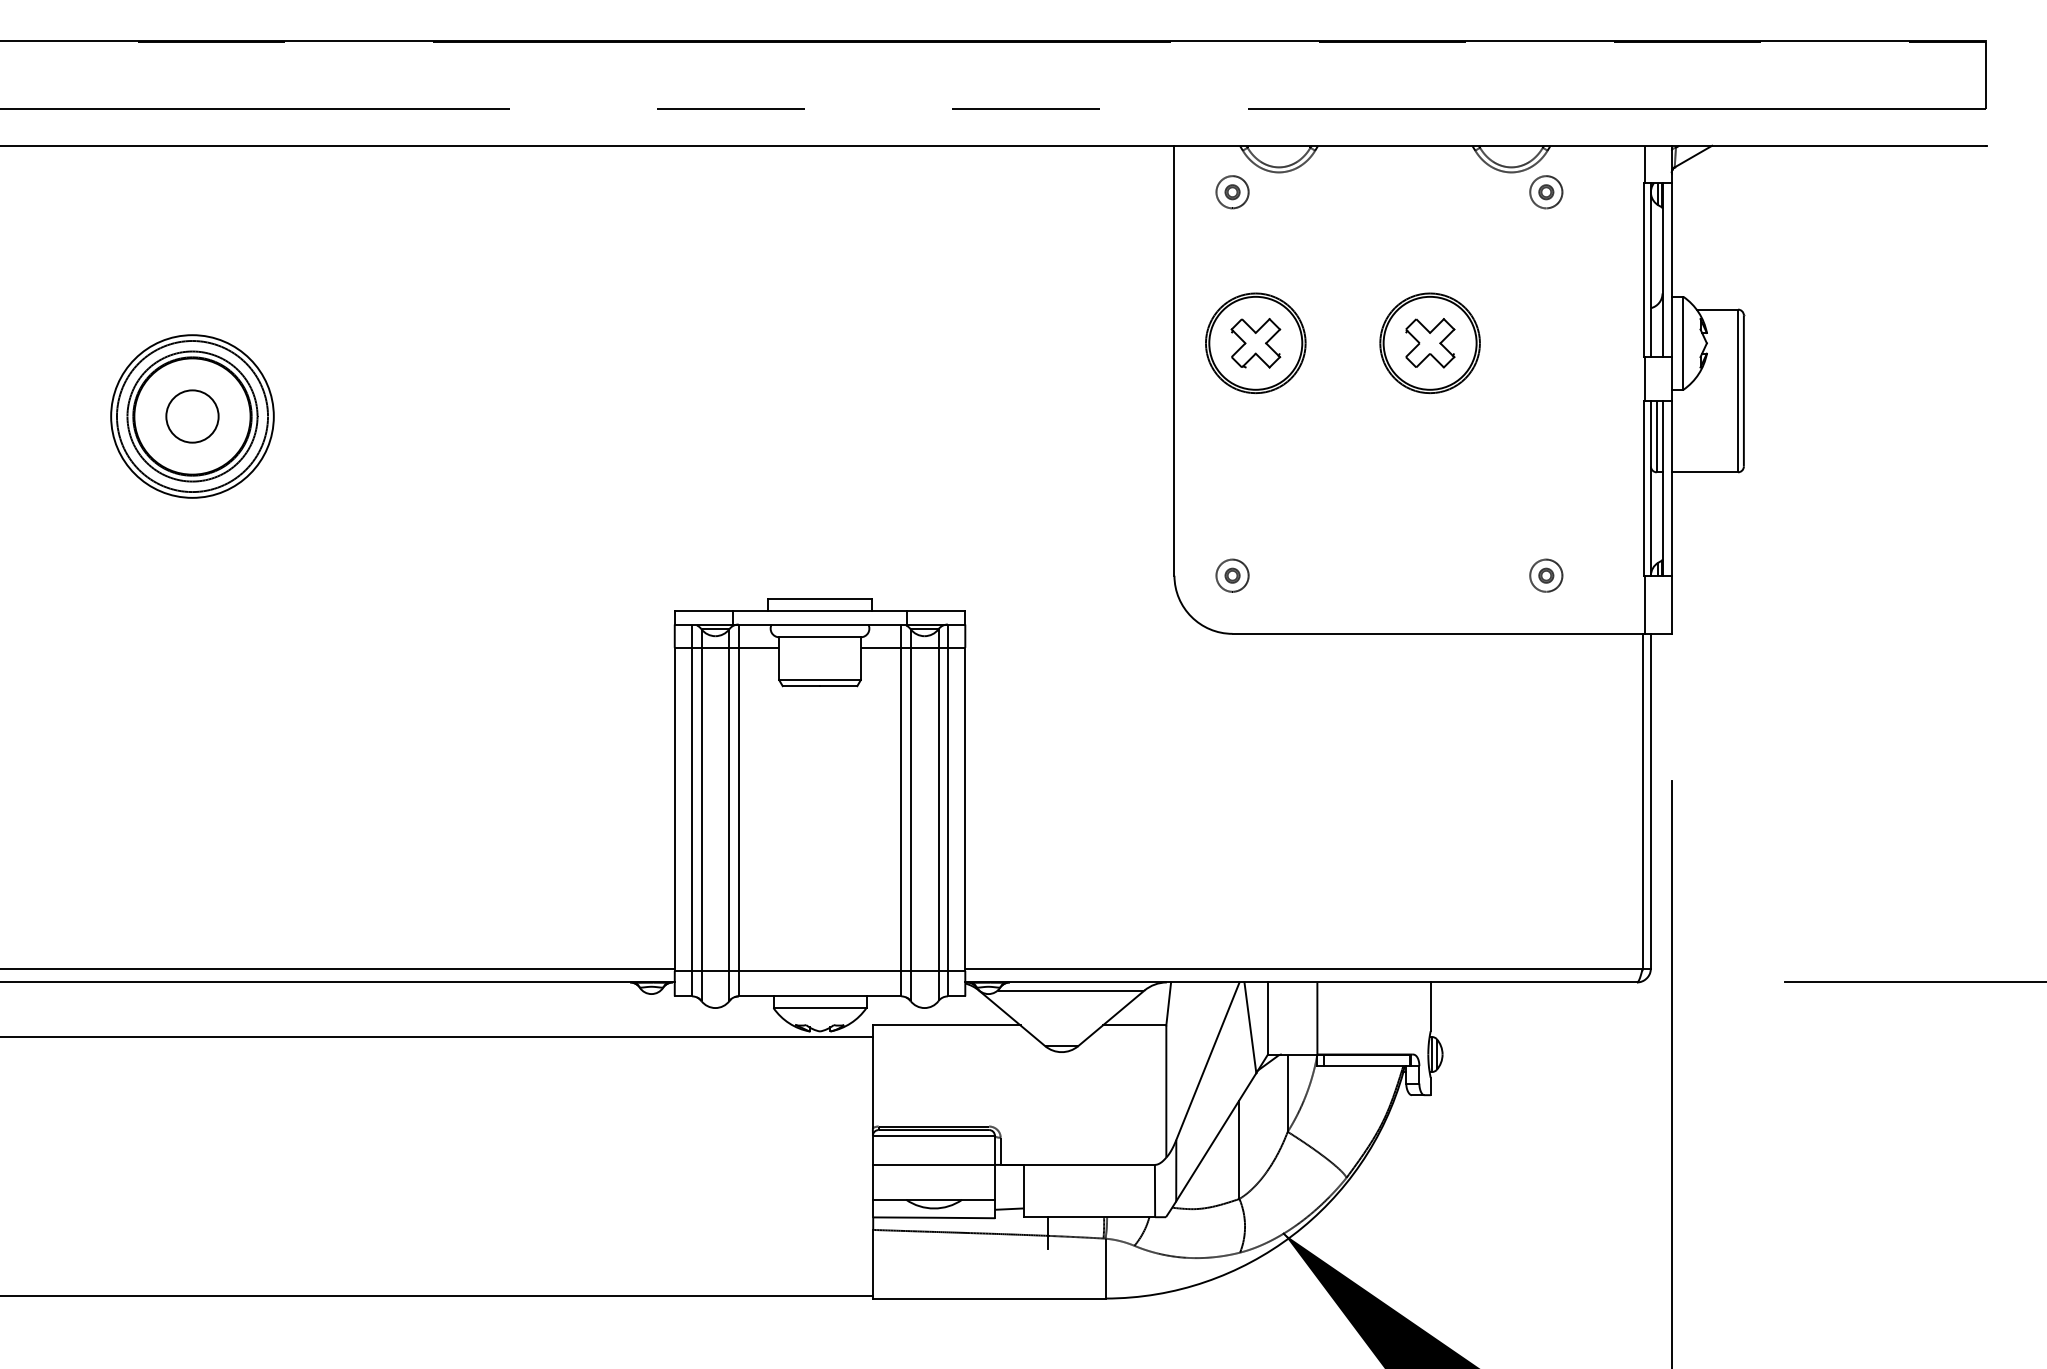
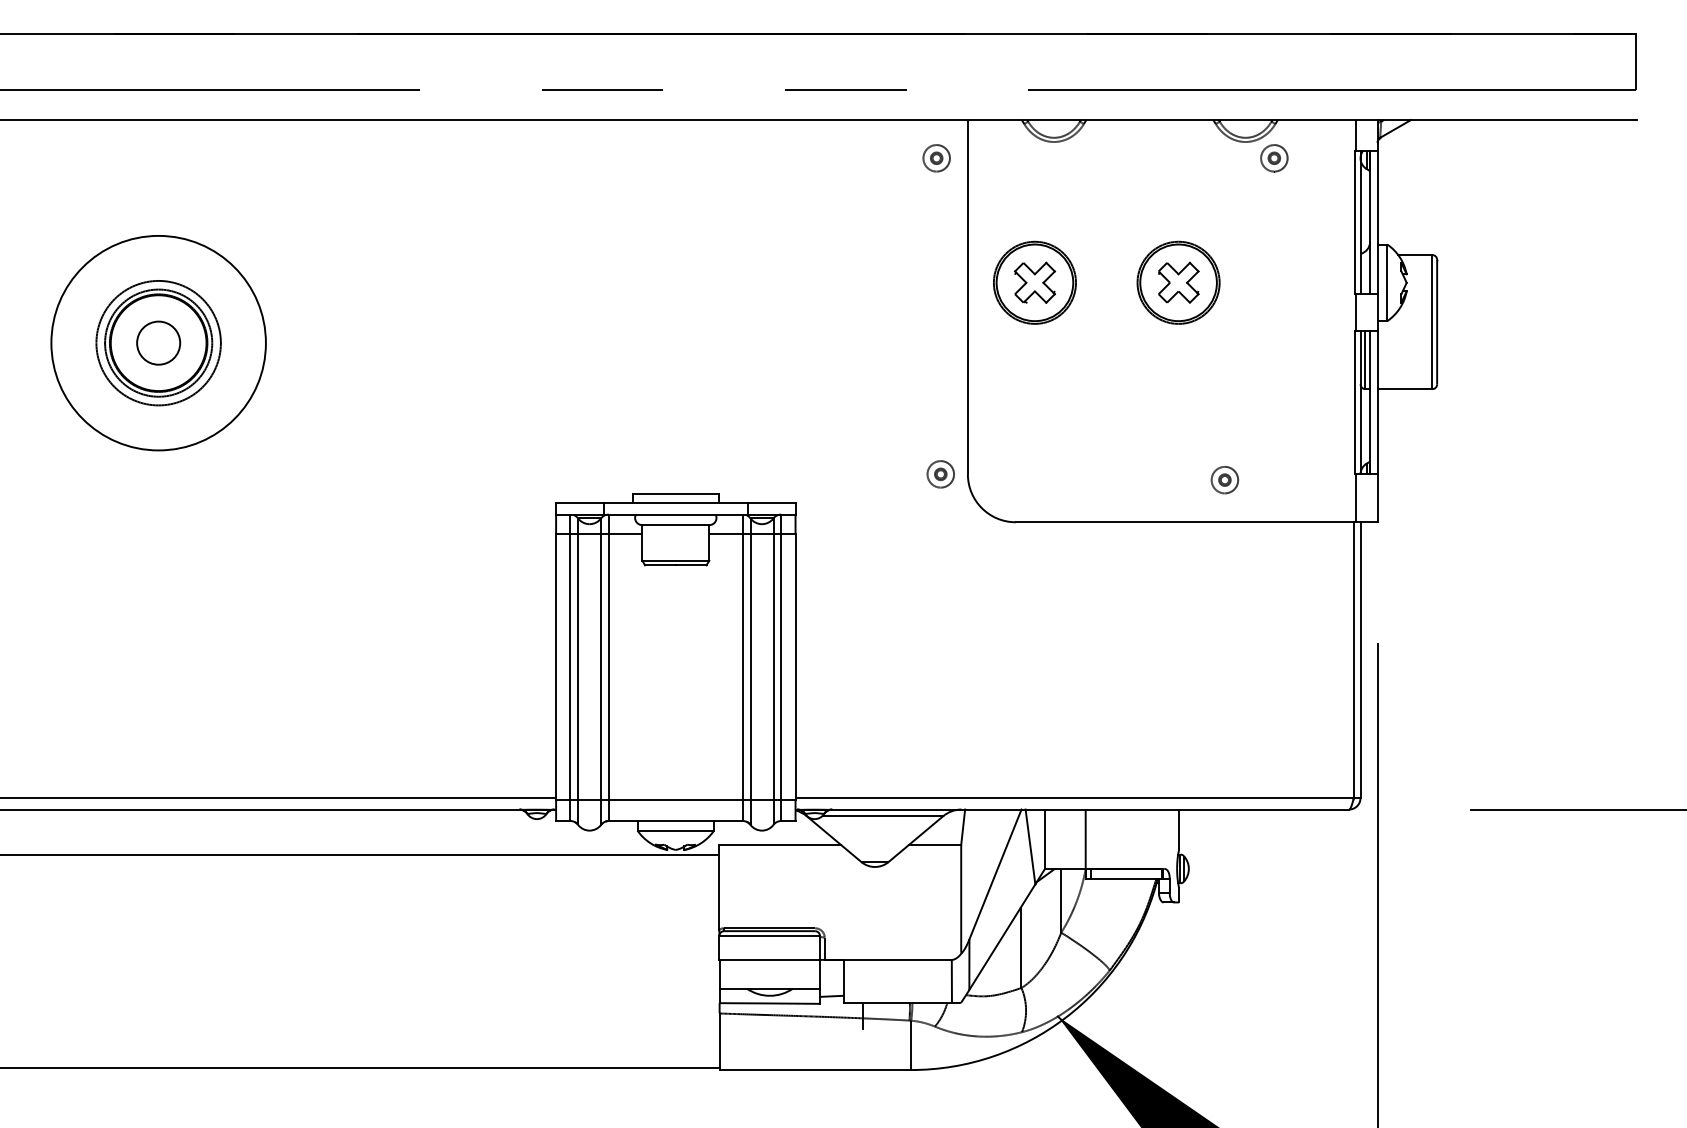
part: (1232, 192) -> (936, 158), moved
circle: (192, 416) -> (158, 343), size x1.6
part: (1232, 575) -> (940, 474), moved
part: (1546, 575) -> (1225, 479), moved

